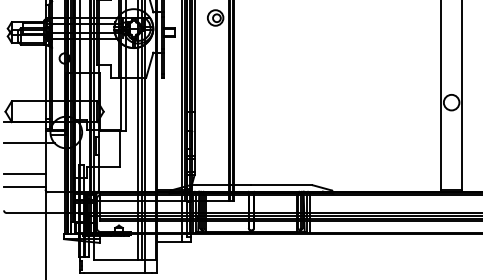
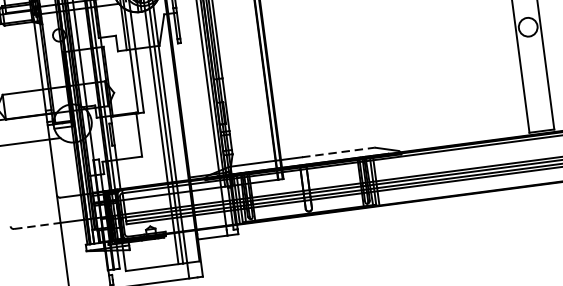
line: (24, 174) -> (29, 180), removed
line: (282, 185) -> (339, 152), solid -> dashed
line: (24, 187) -> (31, 195), removed
line: (26, 212) -> (37, 225), solid -> dashed

